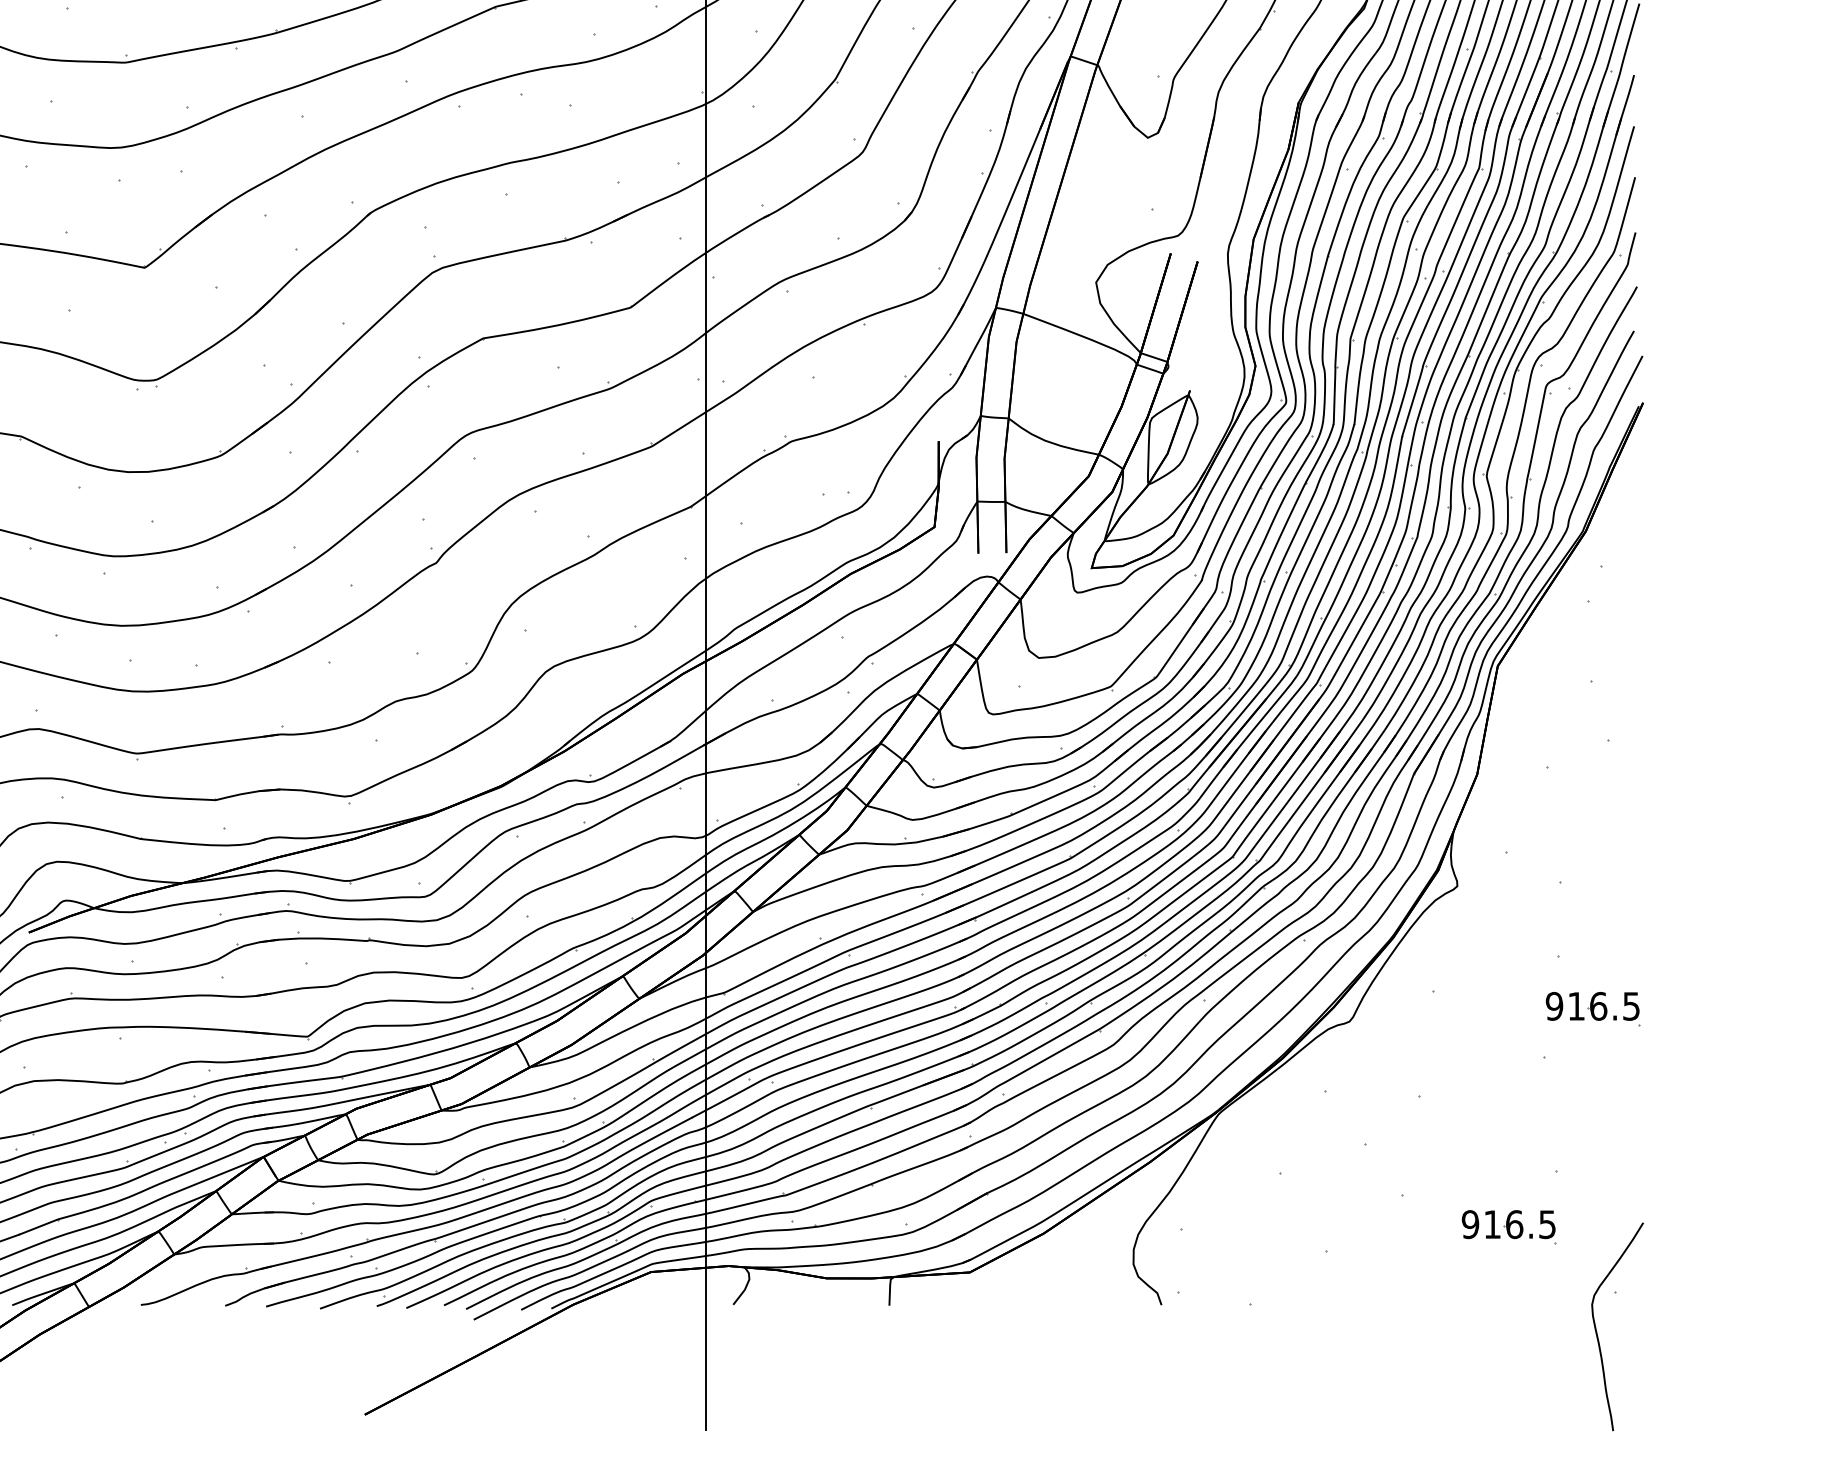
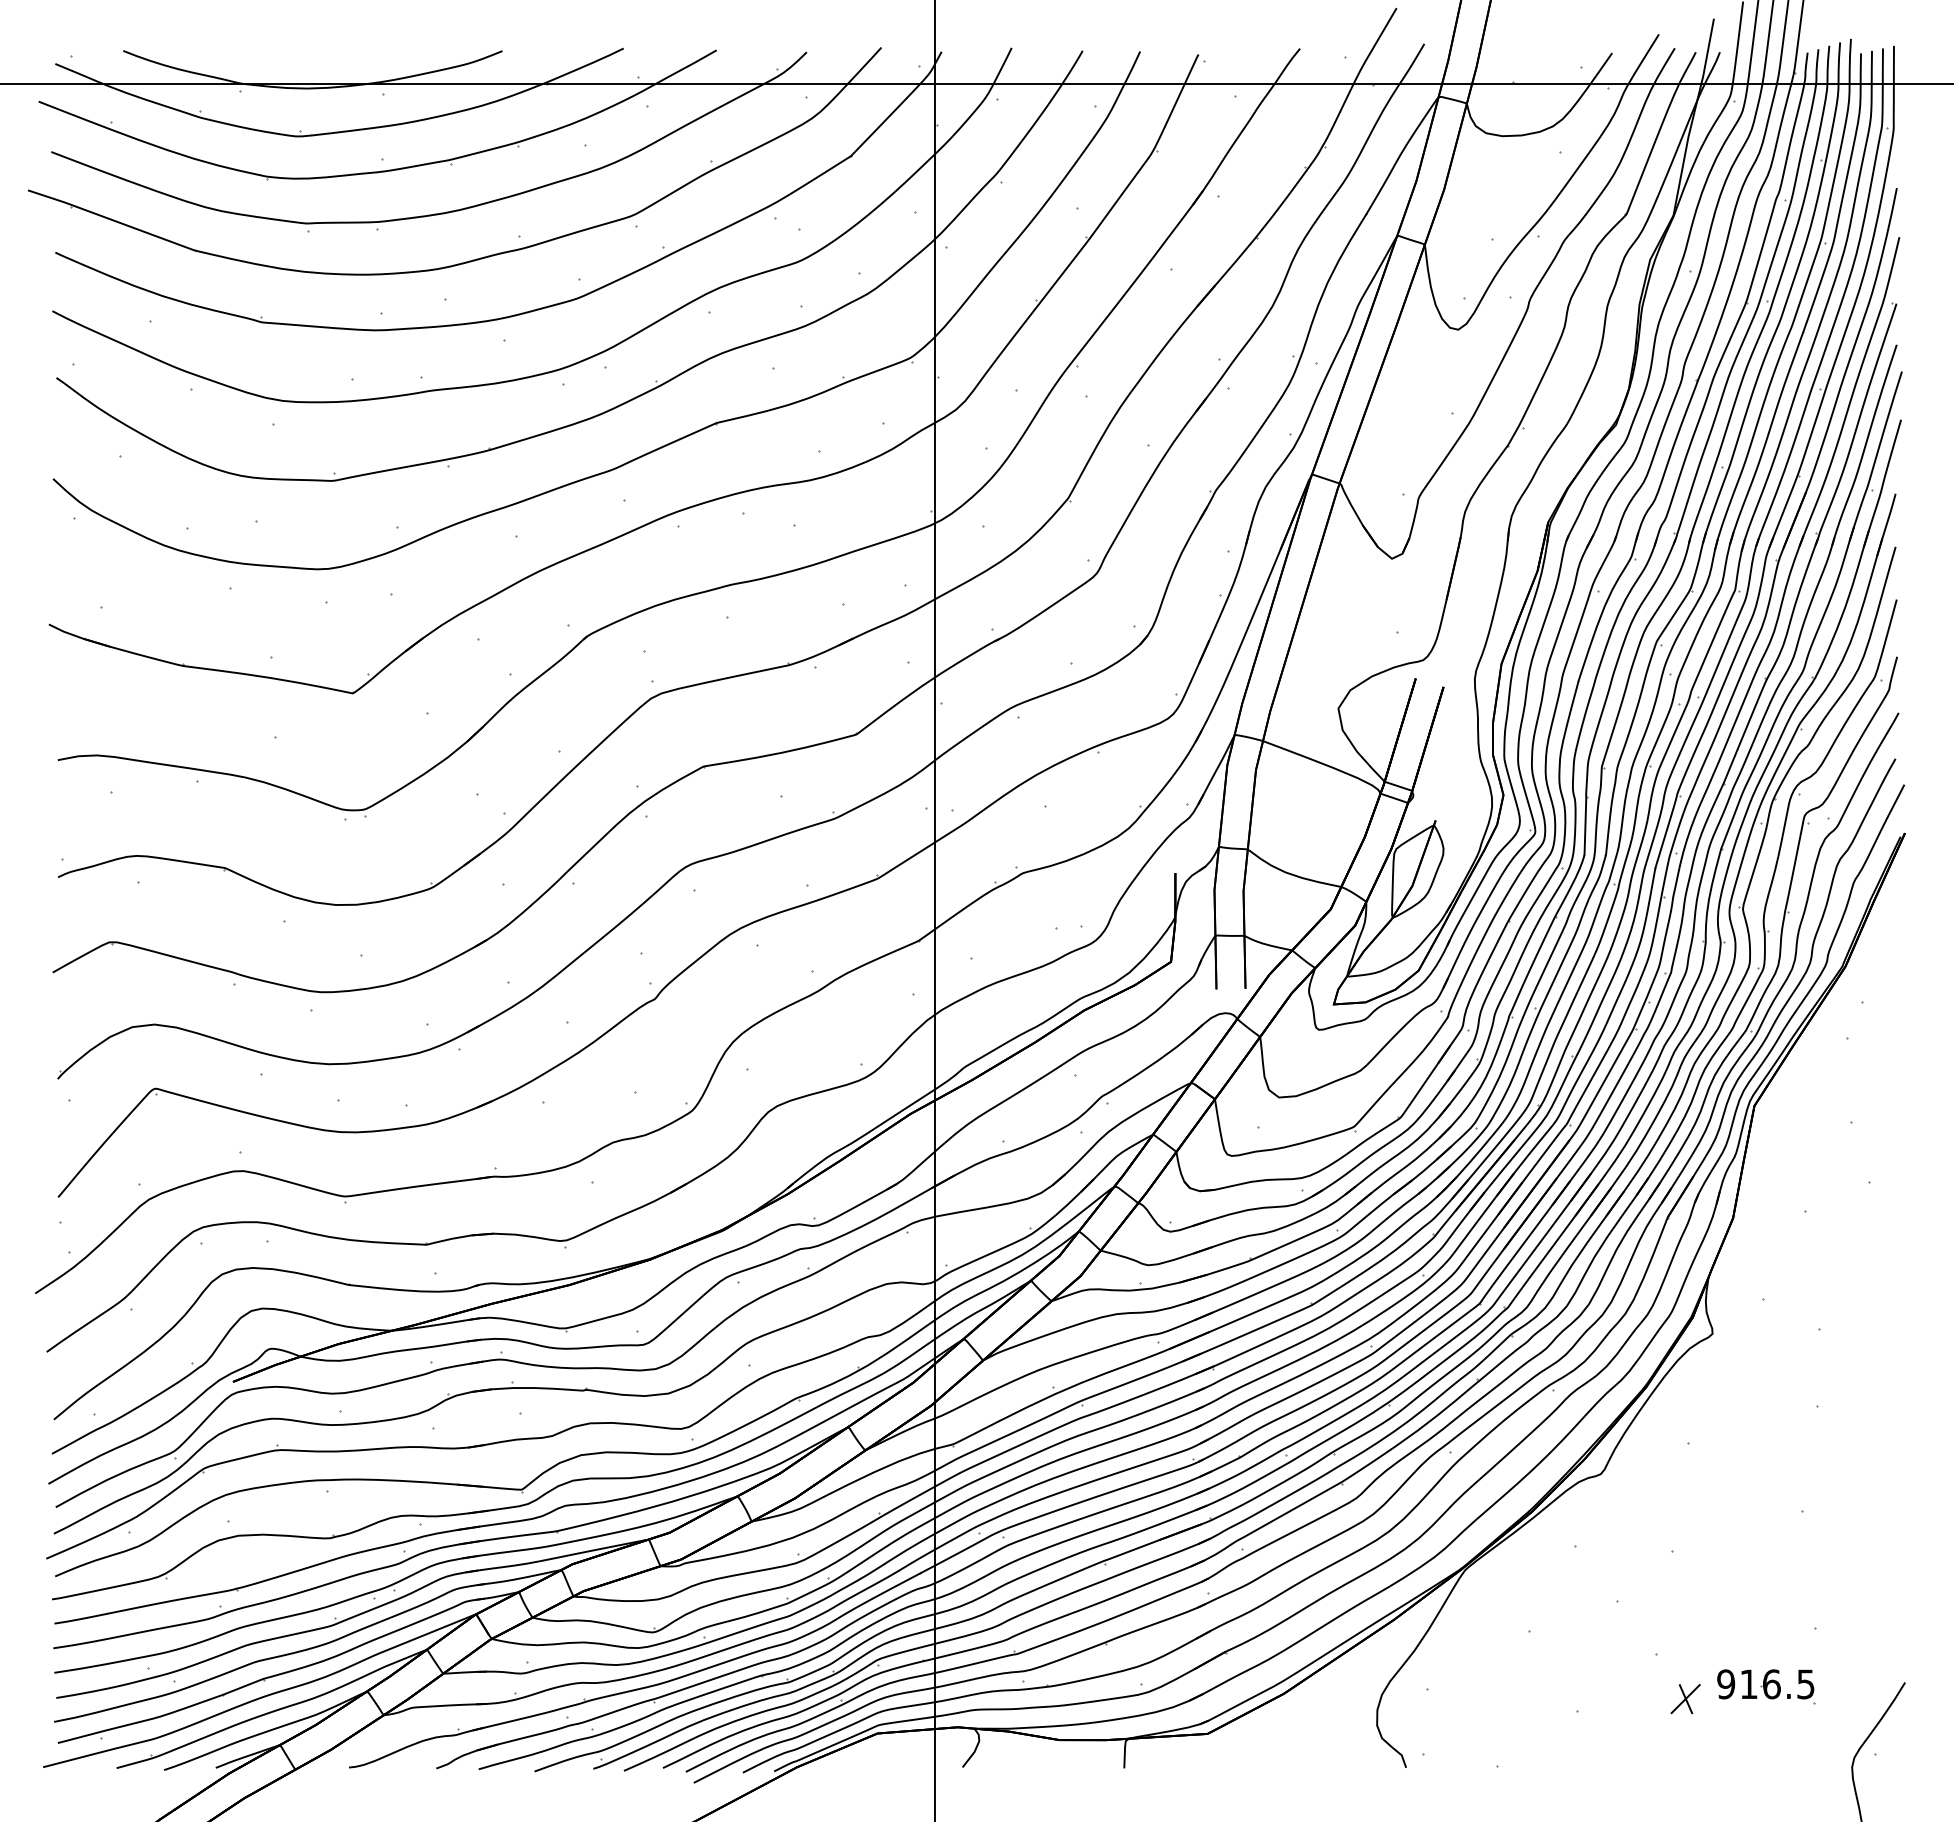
part: (1593, 1008) -> (1853, 1460), removed
part: (1431, 1239) -> (1685, 1699), added

